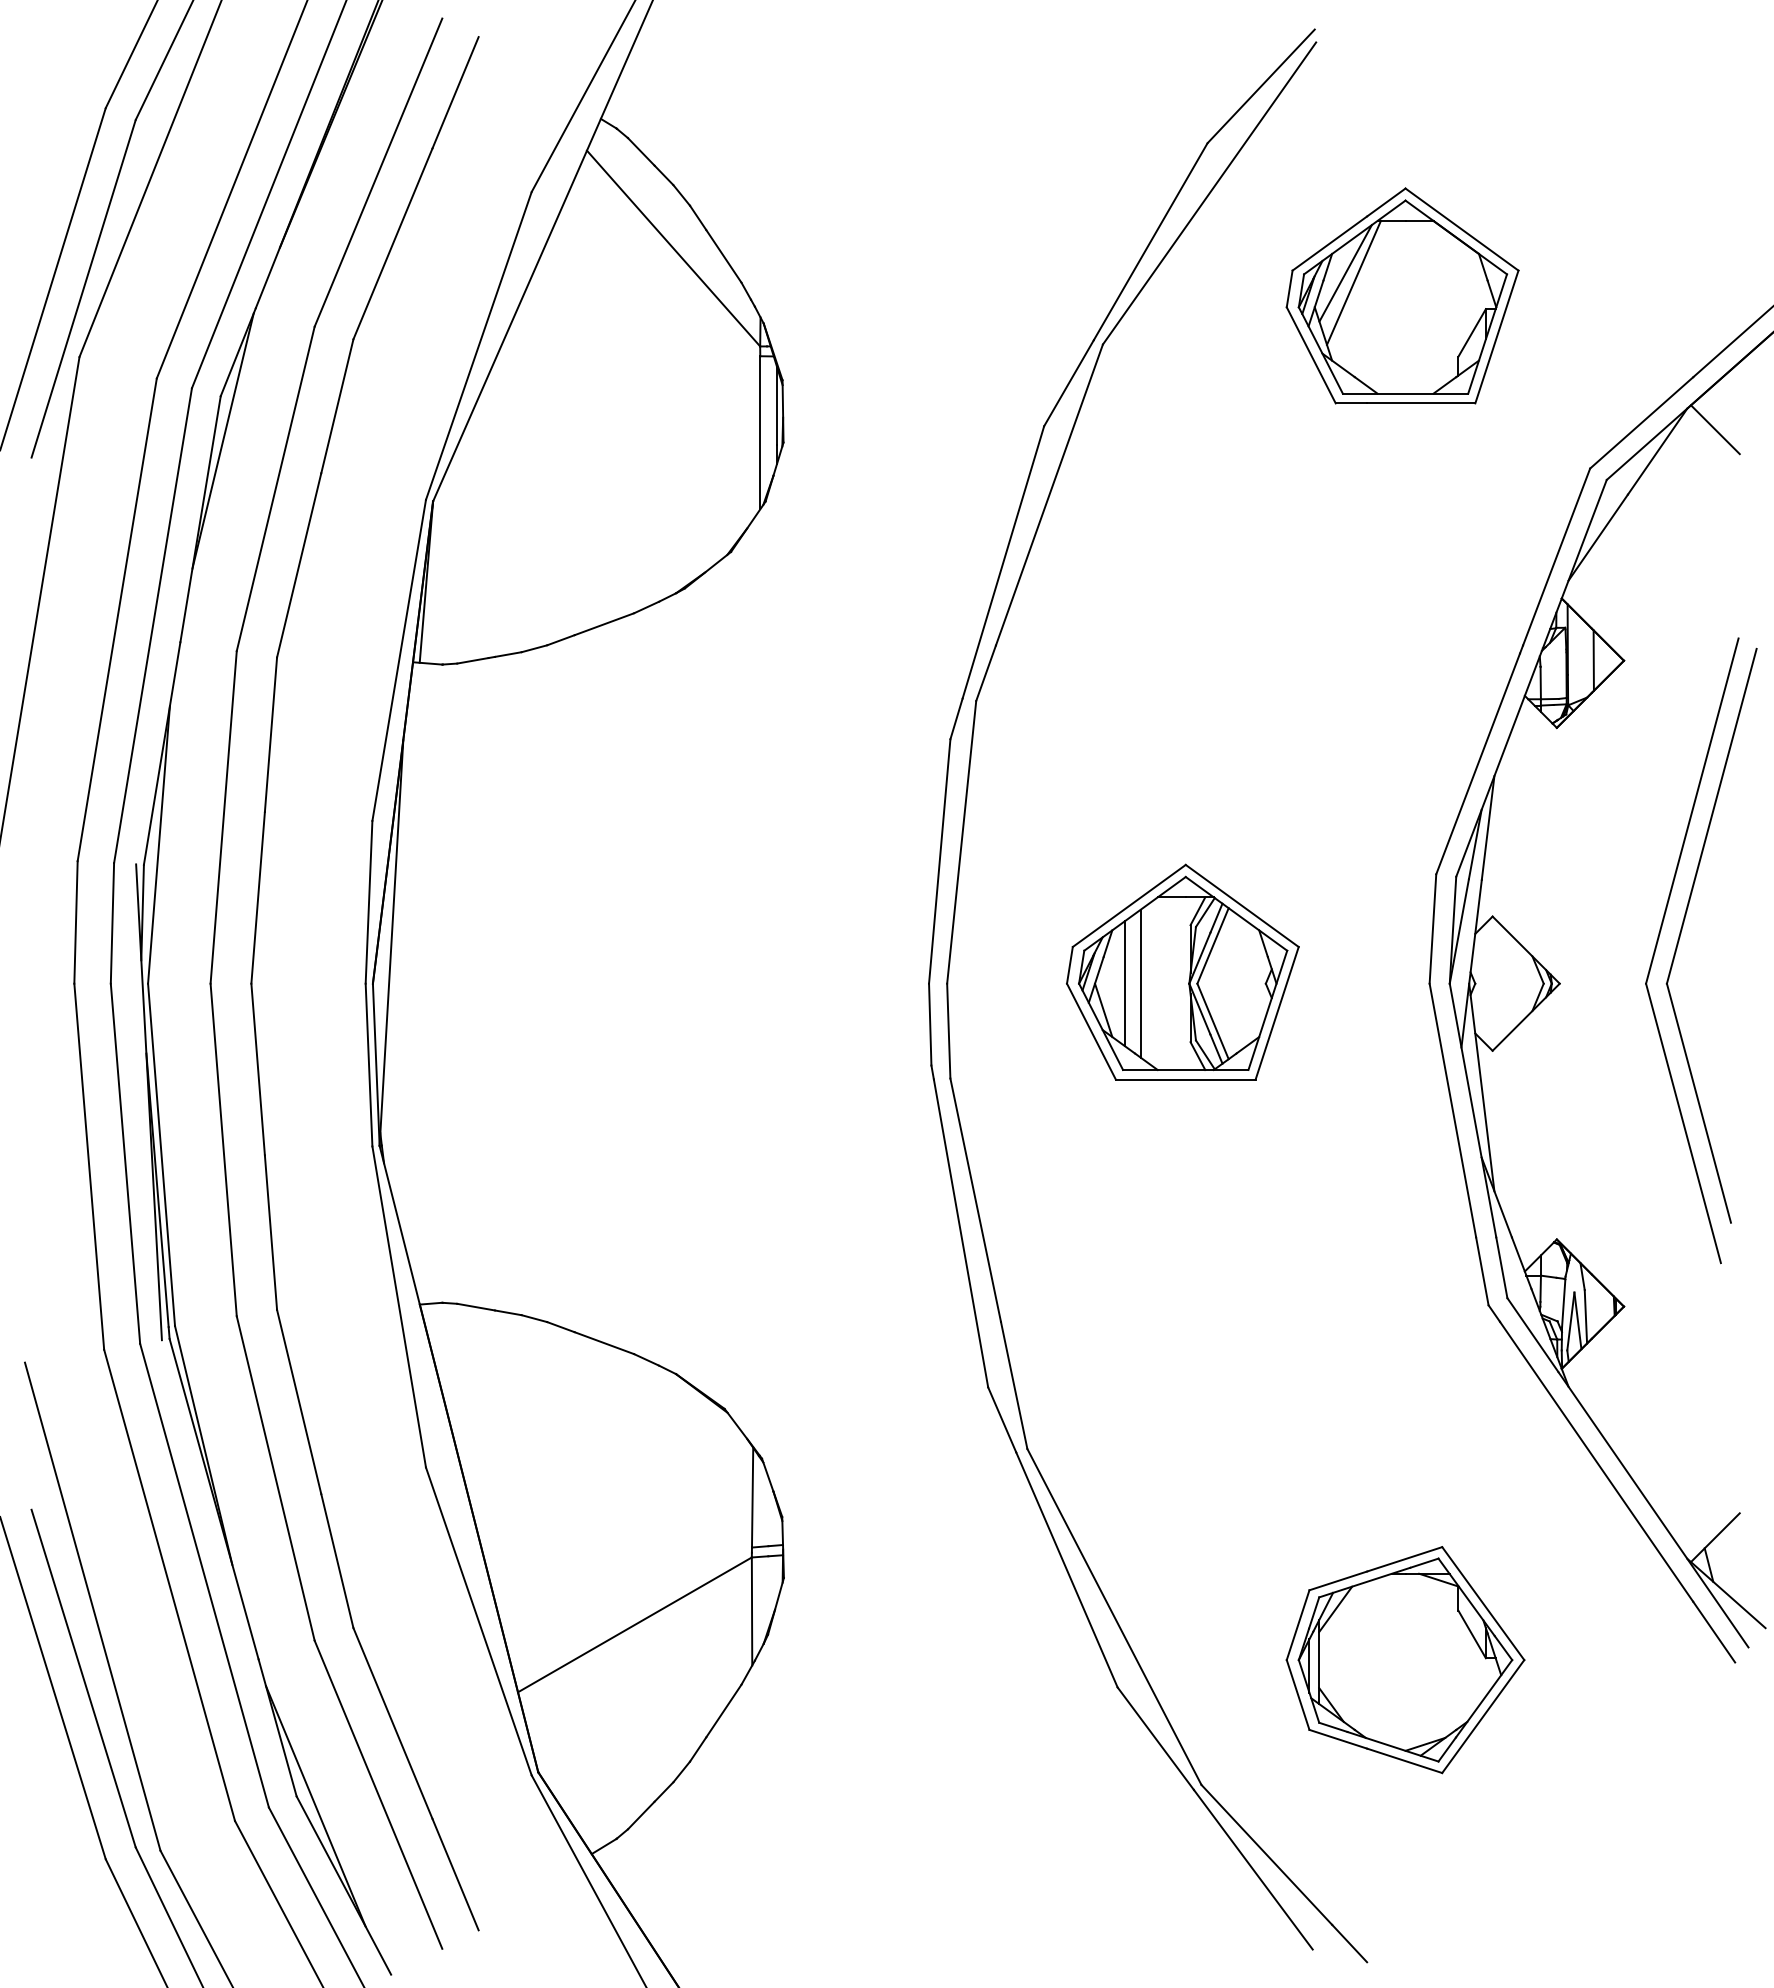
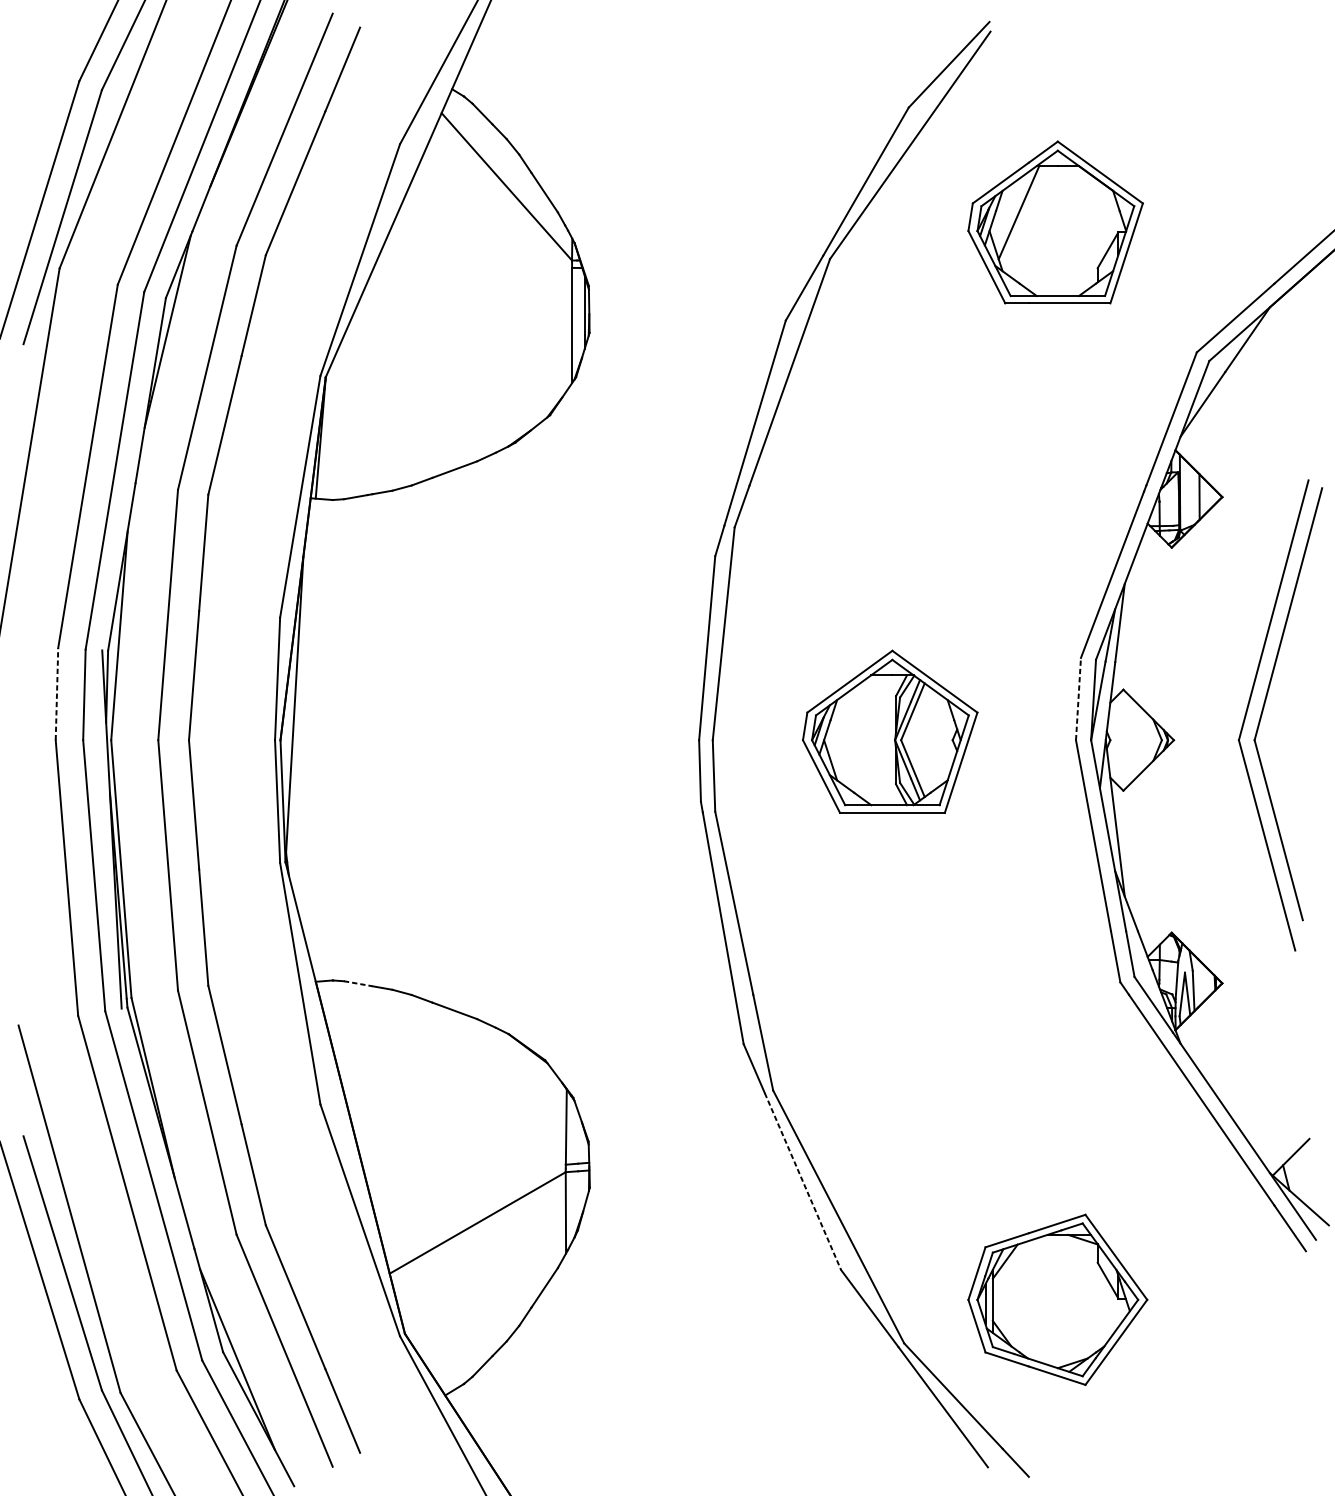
line: (1345, 273) -> (1012, 205), removed
line: (1715, 429) -> (1291, 323), removed
line: (76, 921) -> (57, 693), solid -> dashed
line: (1432, 929) -> (1078, 699), solid -> dashed
line: (1124, 983) -> (846, 740), removed
line: (1141, 983) -> (859, 740), removed
line: (476, 1307) -> (358, 984), solid -> dashed
line: (1066, 1569) -> (802, 1181), solid -> dashed
part: (1405, 1660) -> (1057, 1300), moved

